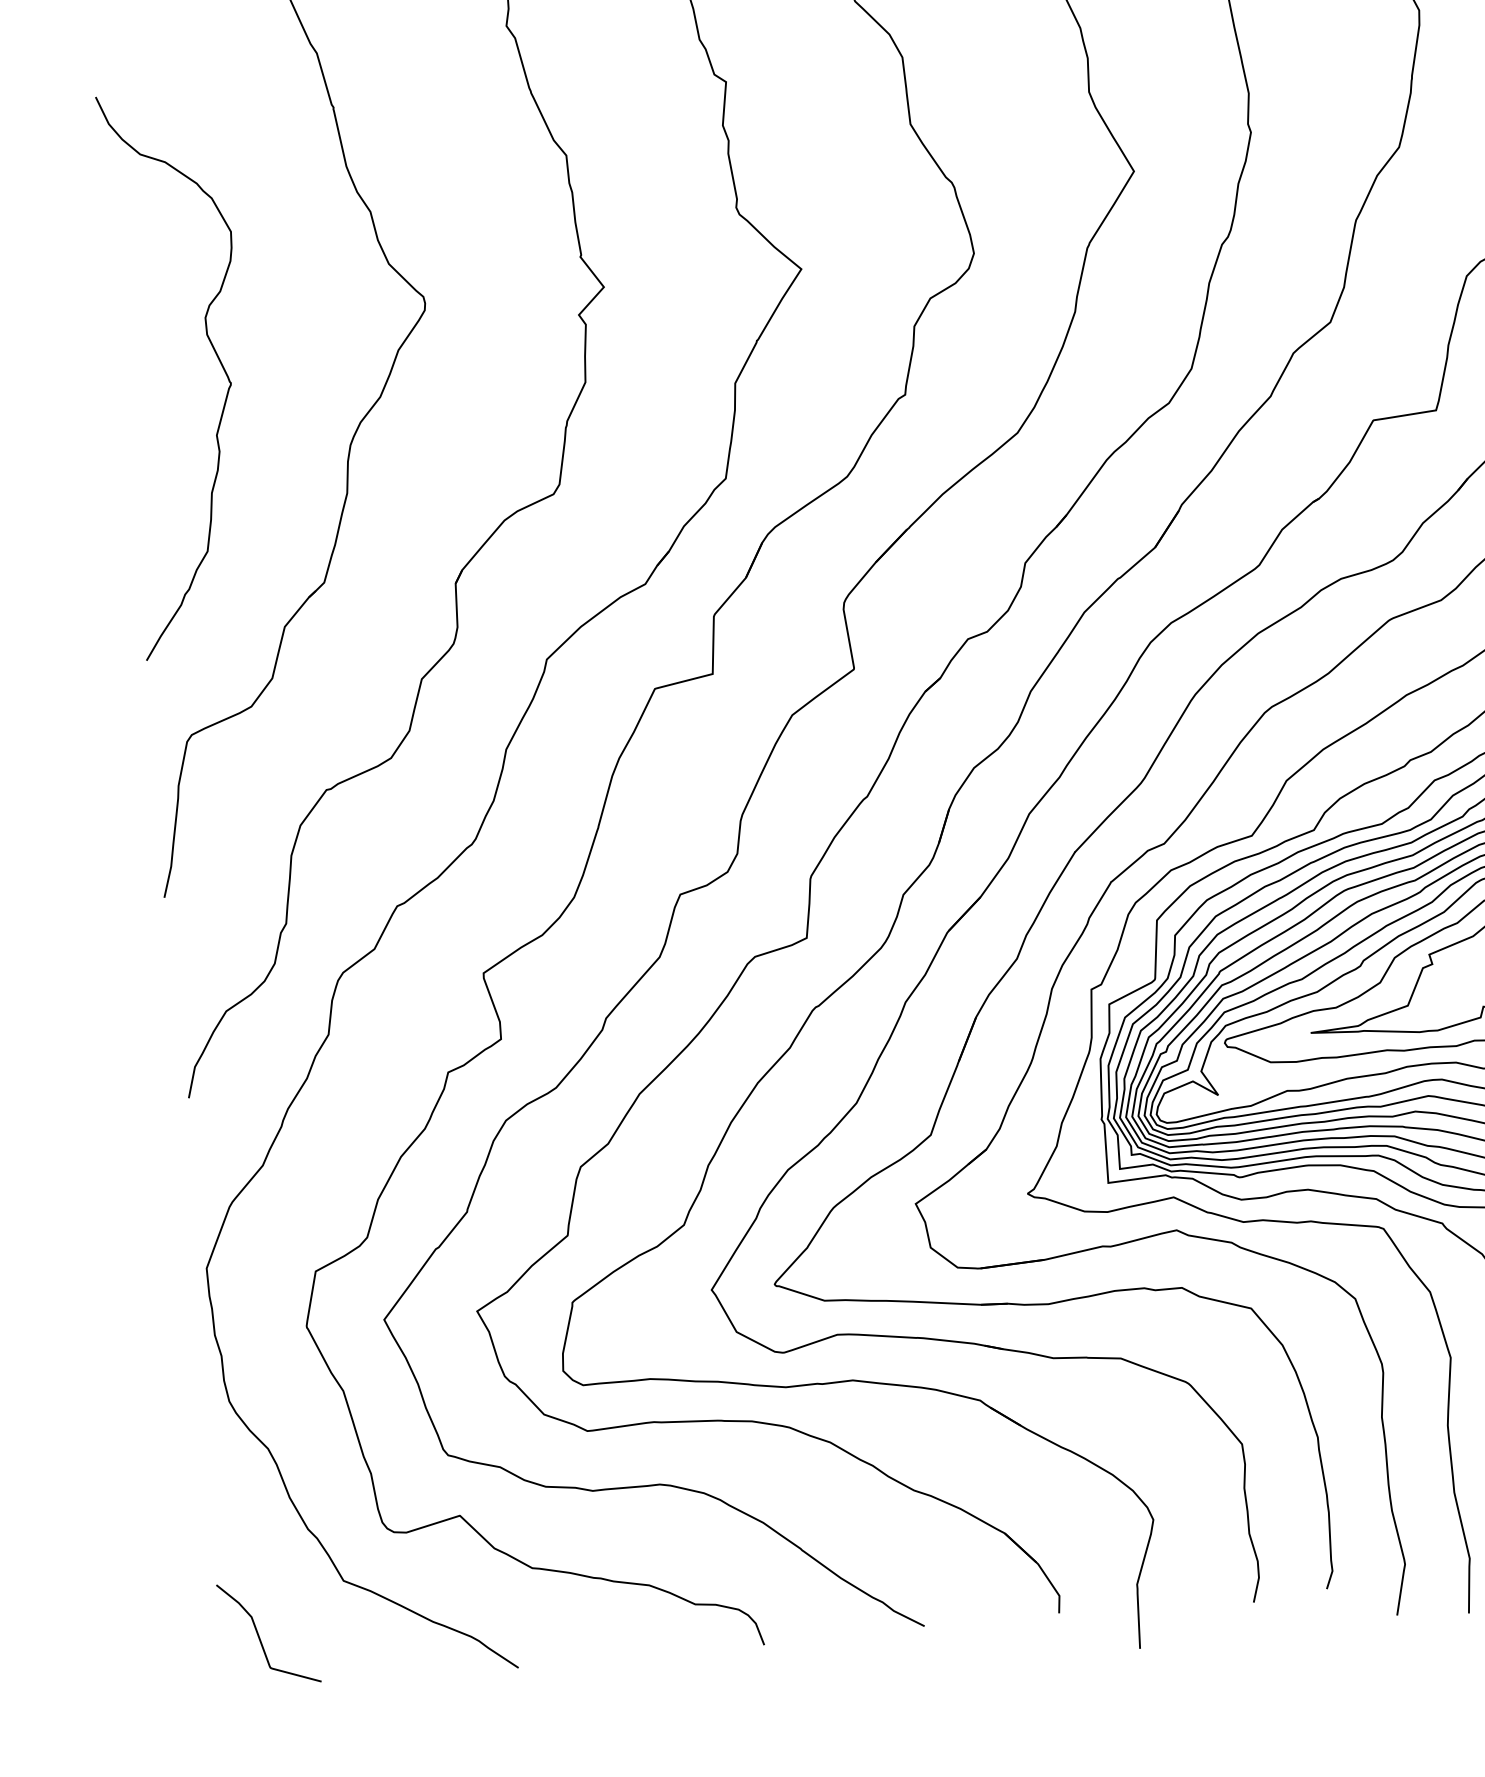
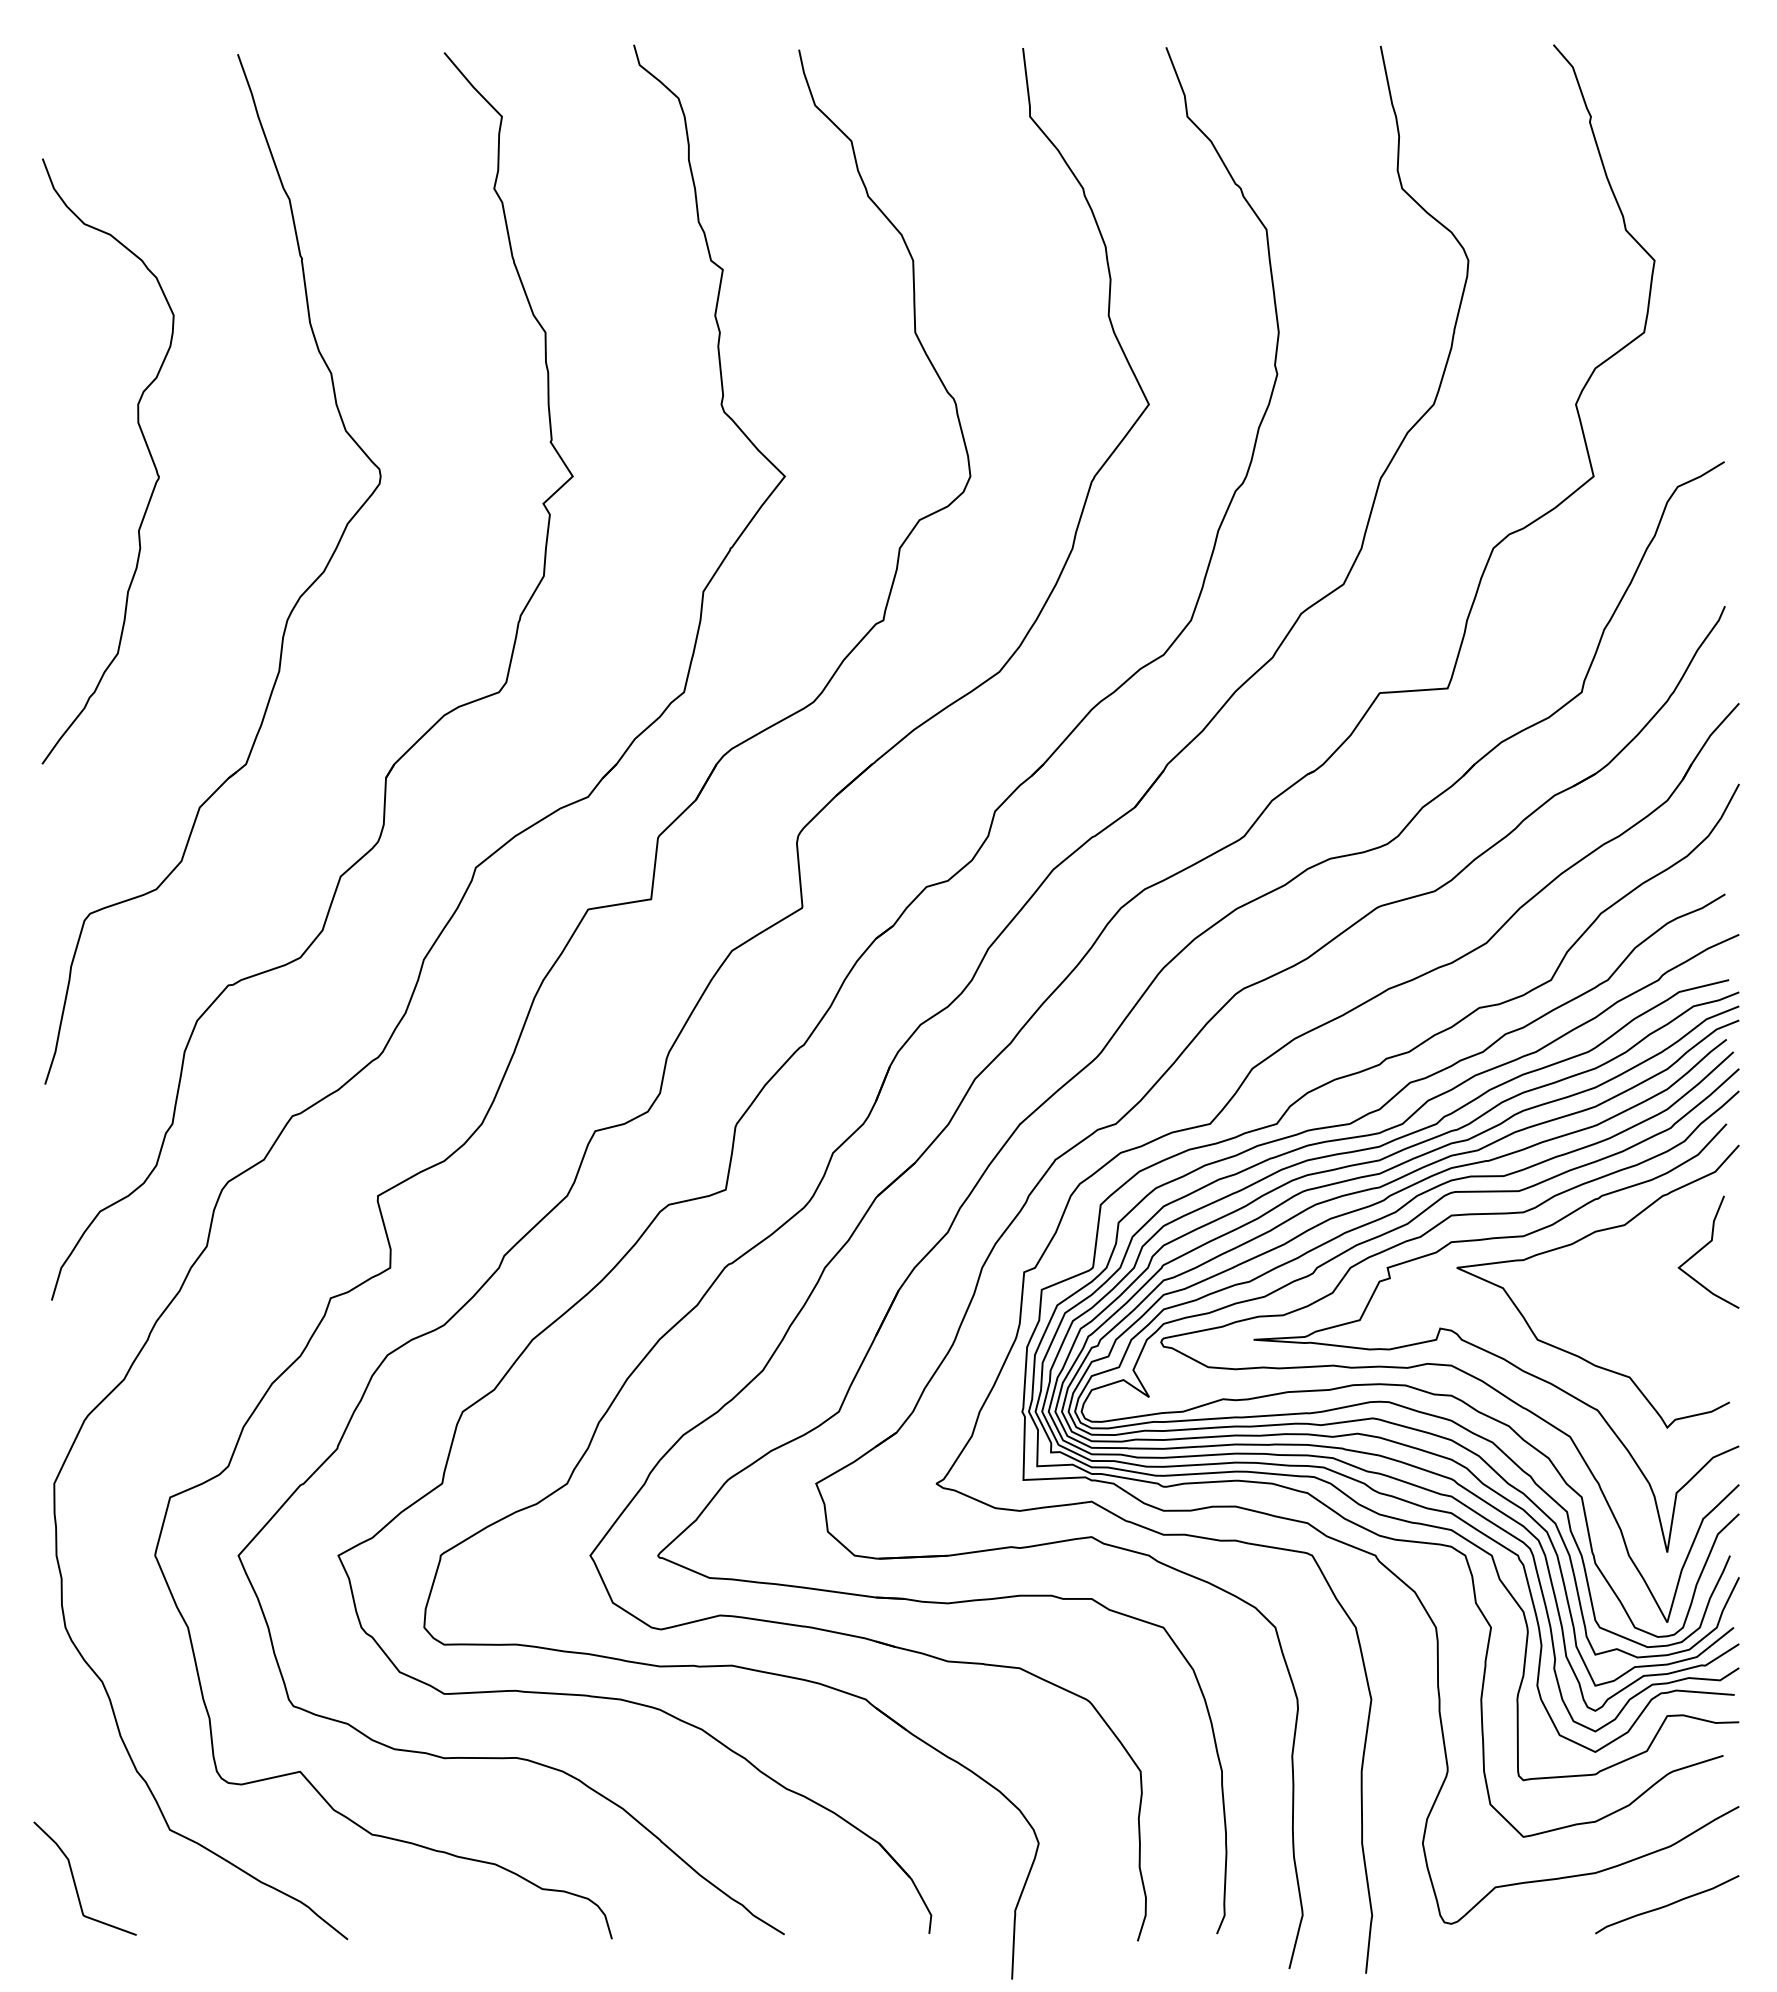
curve: (216, 357) -> (146, 447), moved

